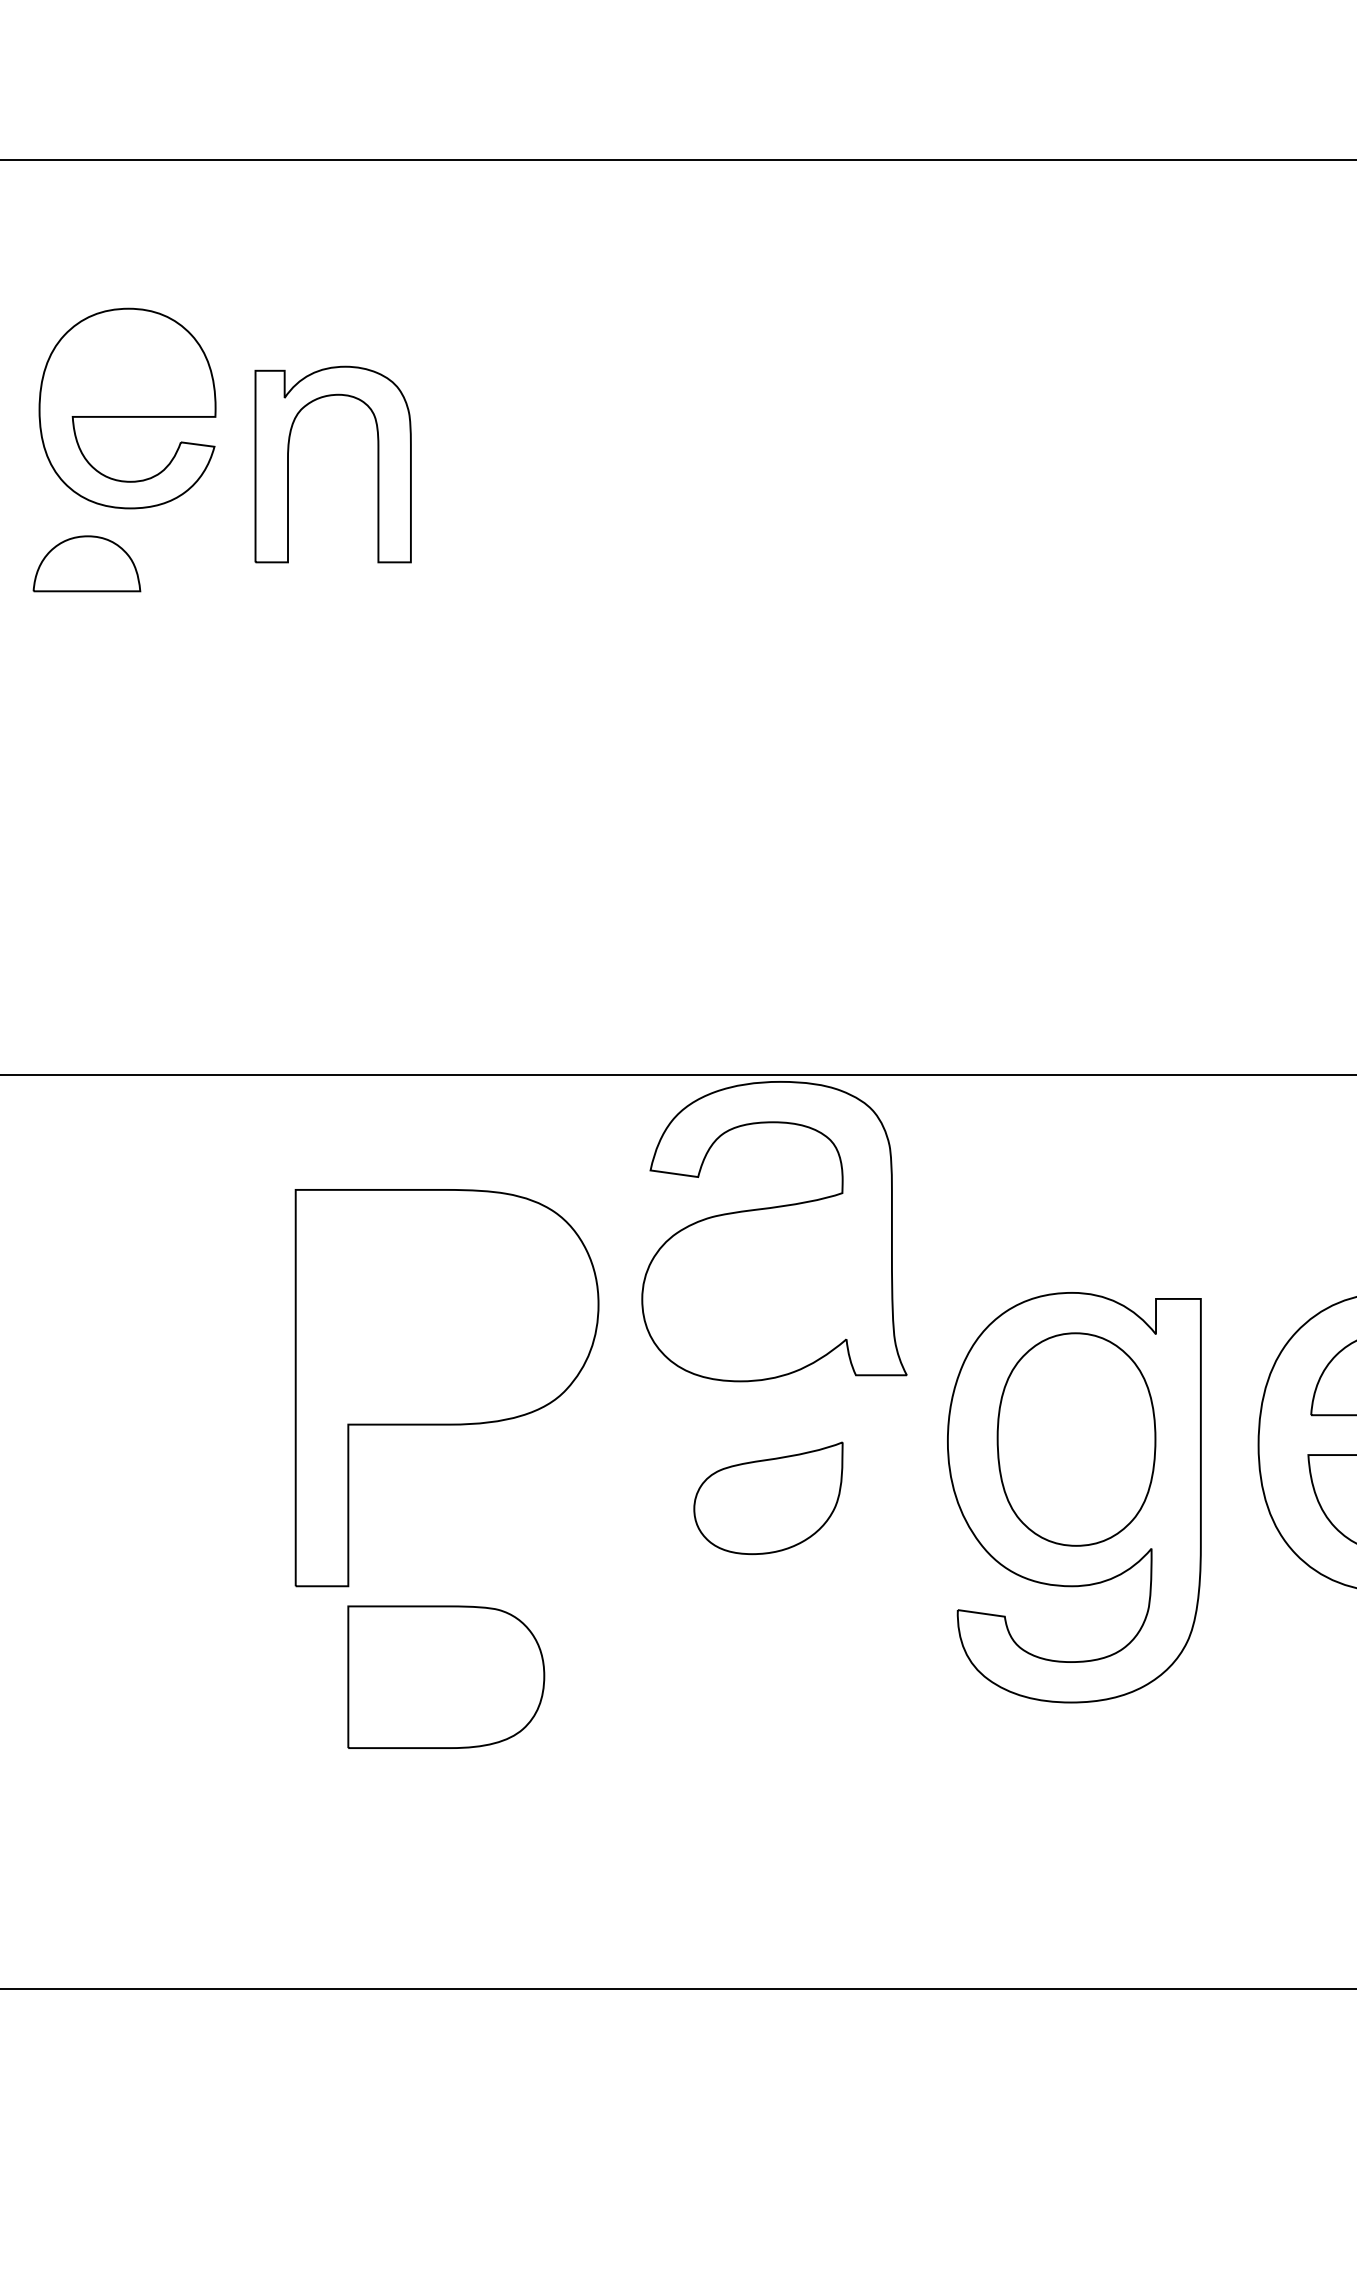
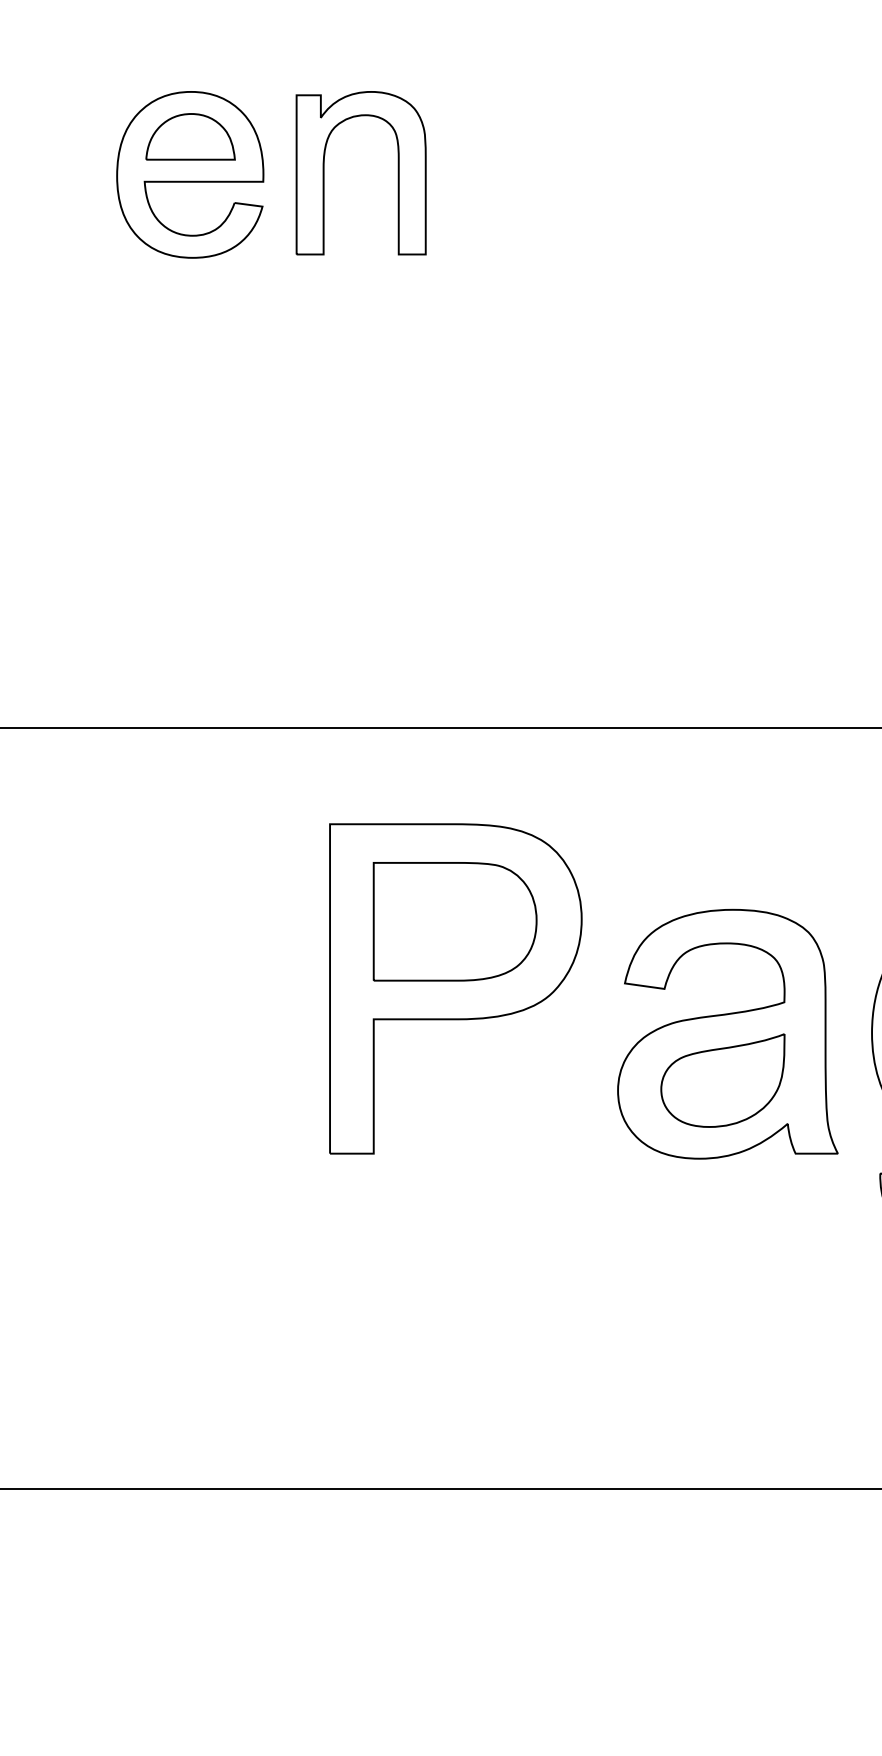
part: (288, 464) -> (324, 173), moved
part: (86, 563) -> (190, 136), moved
part: (774, 1231) -> (727, 1034), moved
part: (446, 1676) -> (455, 921), moved

